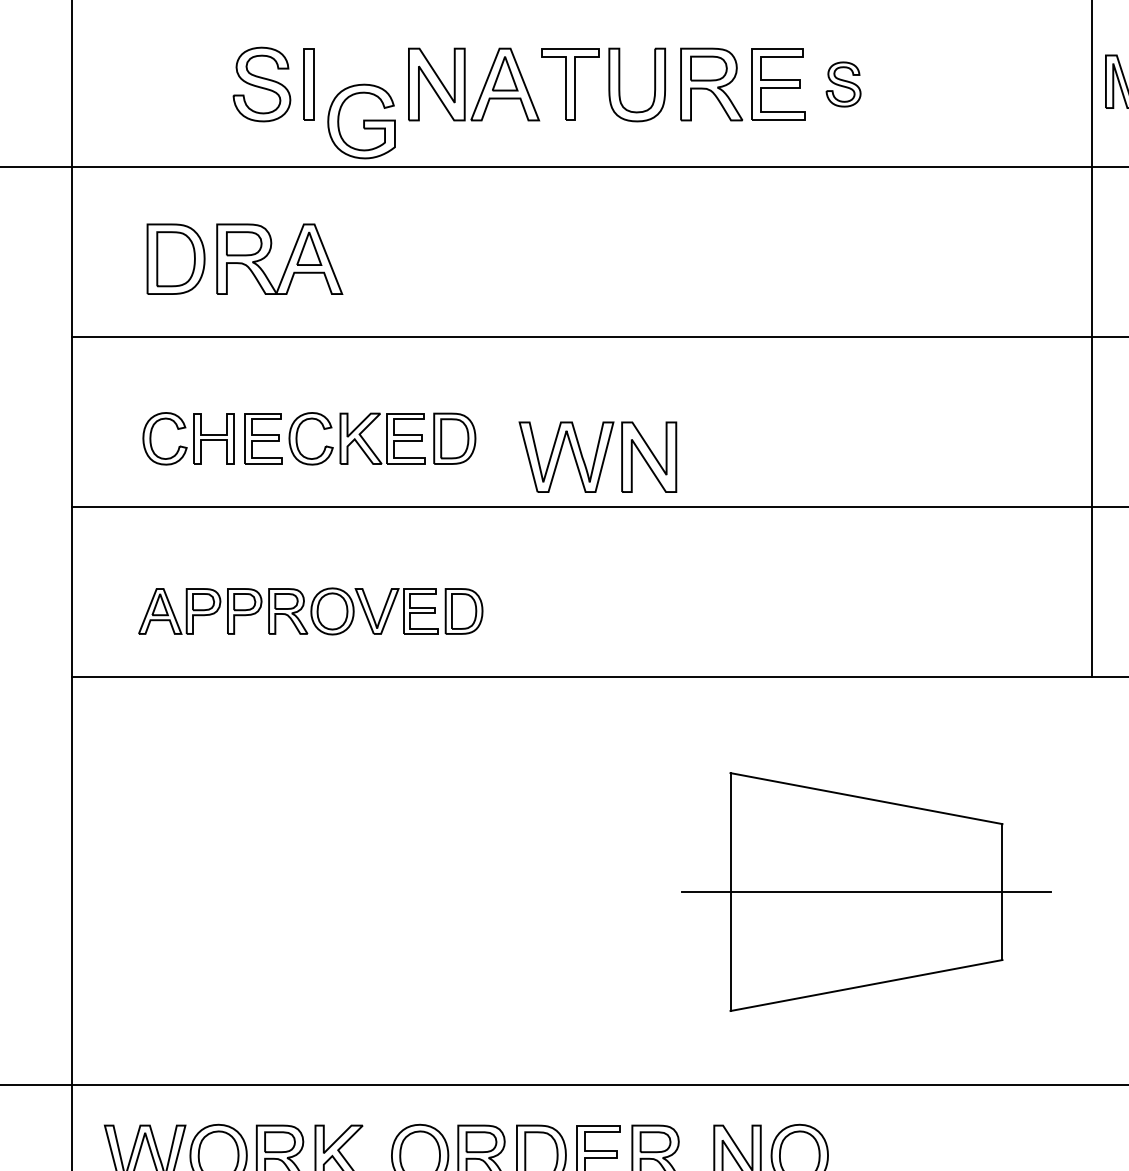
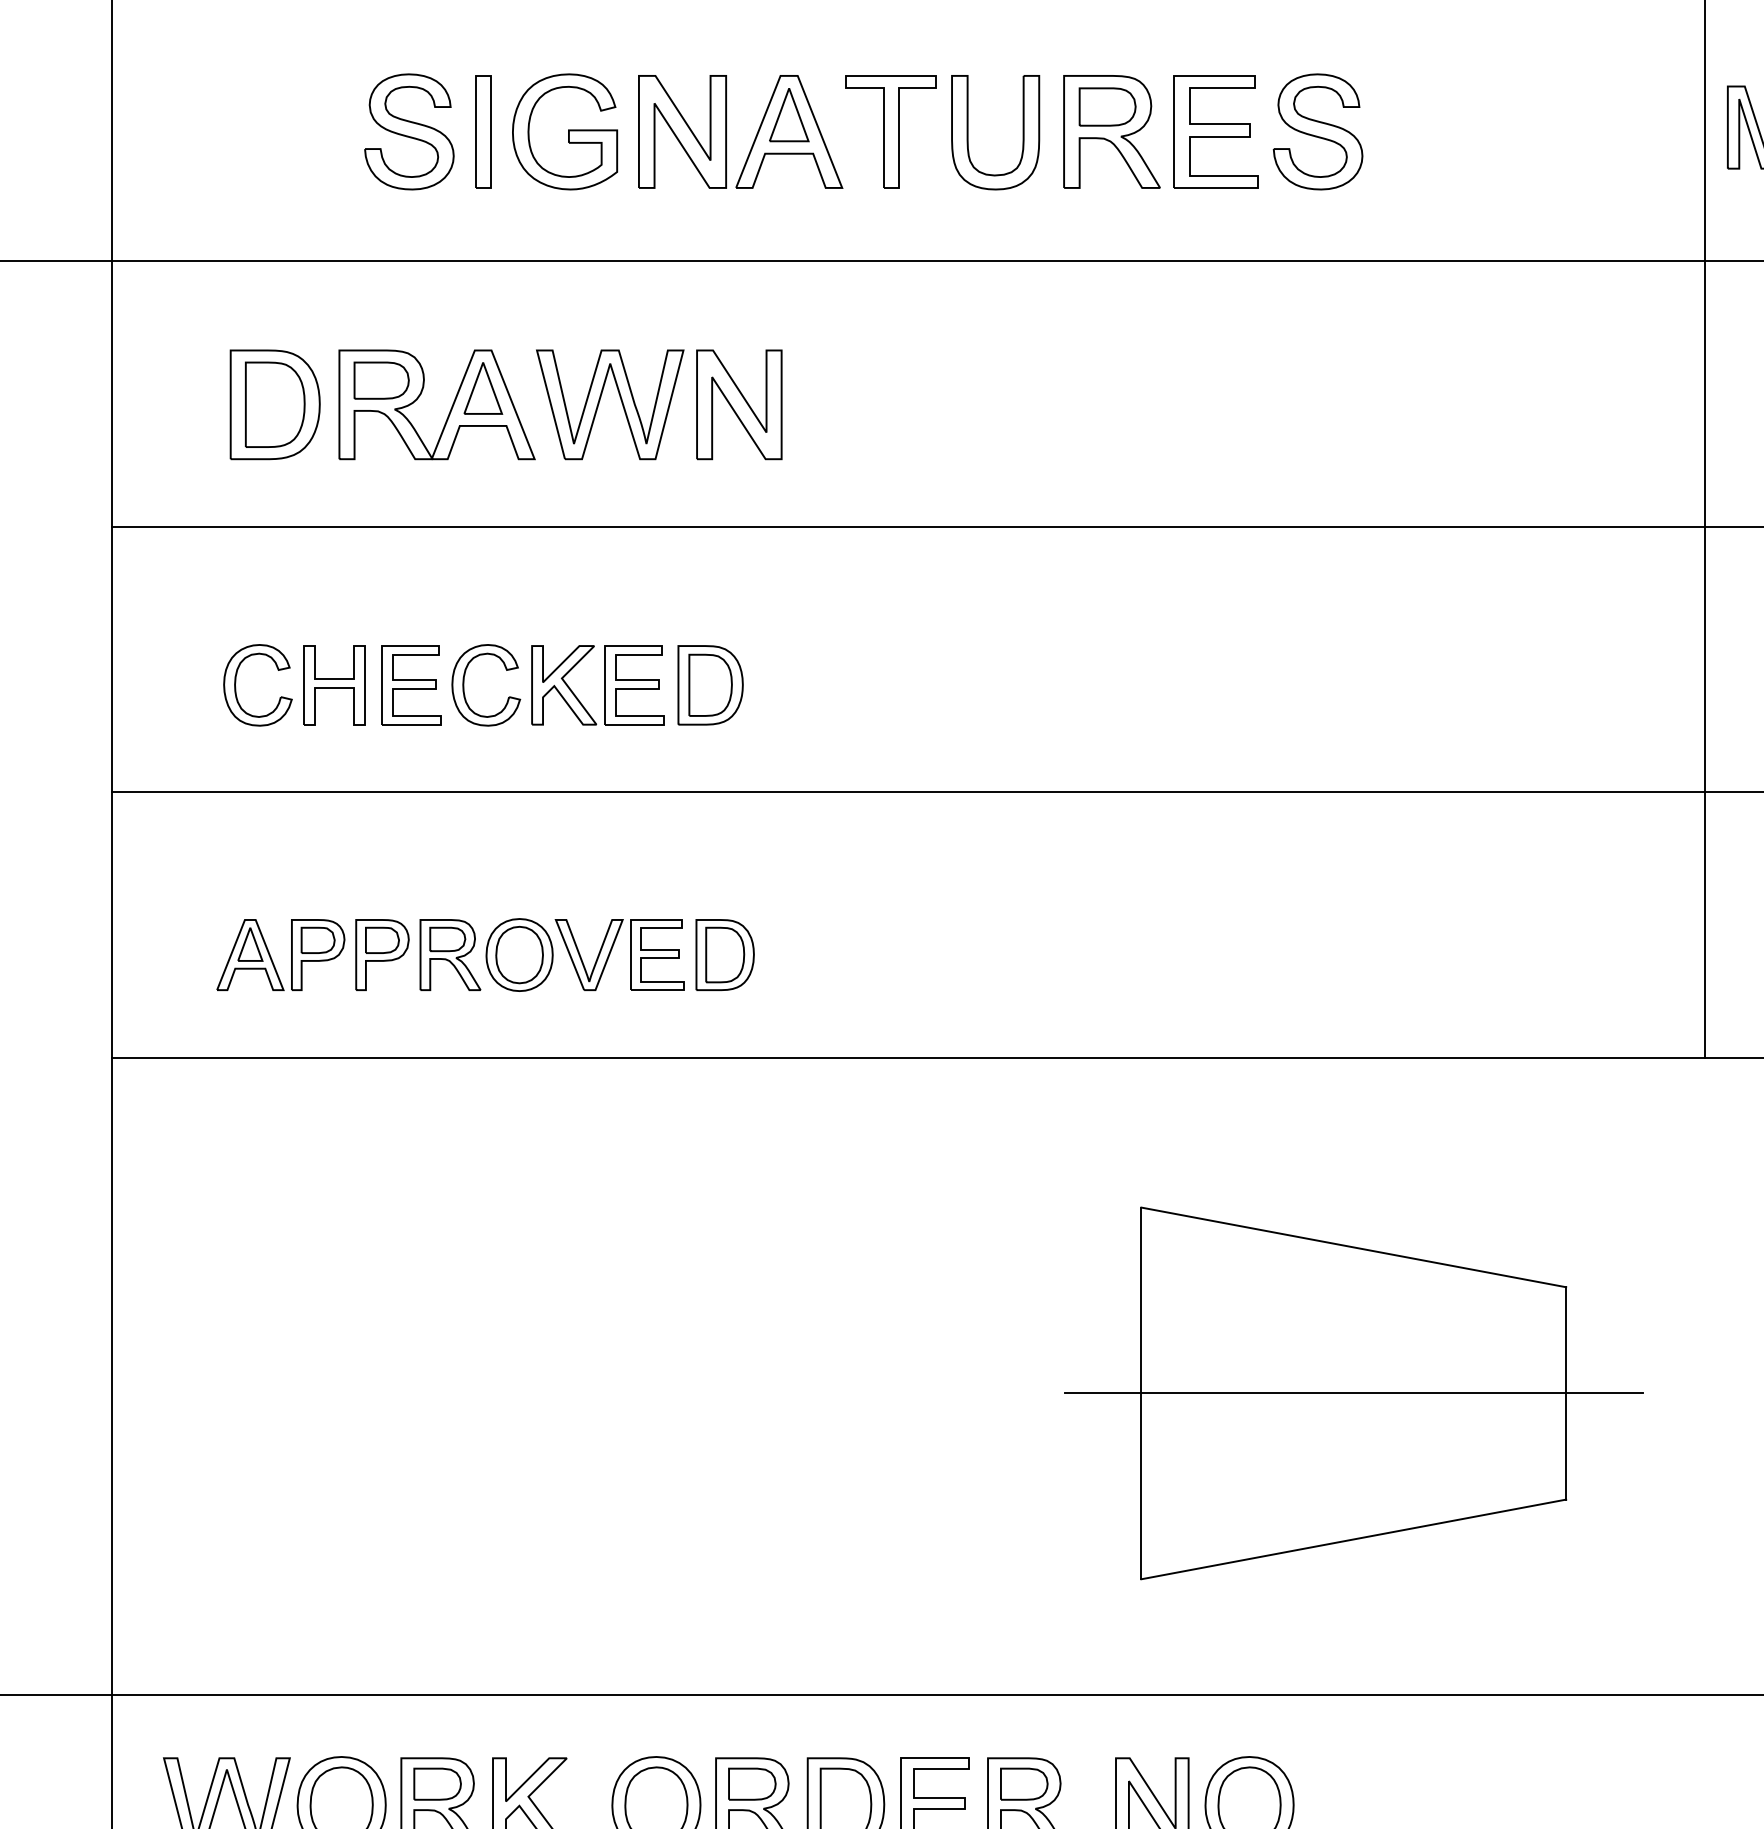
part: (843, 84) -> (1317, 131), size x1.67
part: (361, 121) -> (564, 131), moved
part: (597, 456) -> (658, 403), moved

